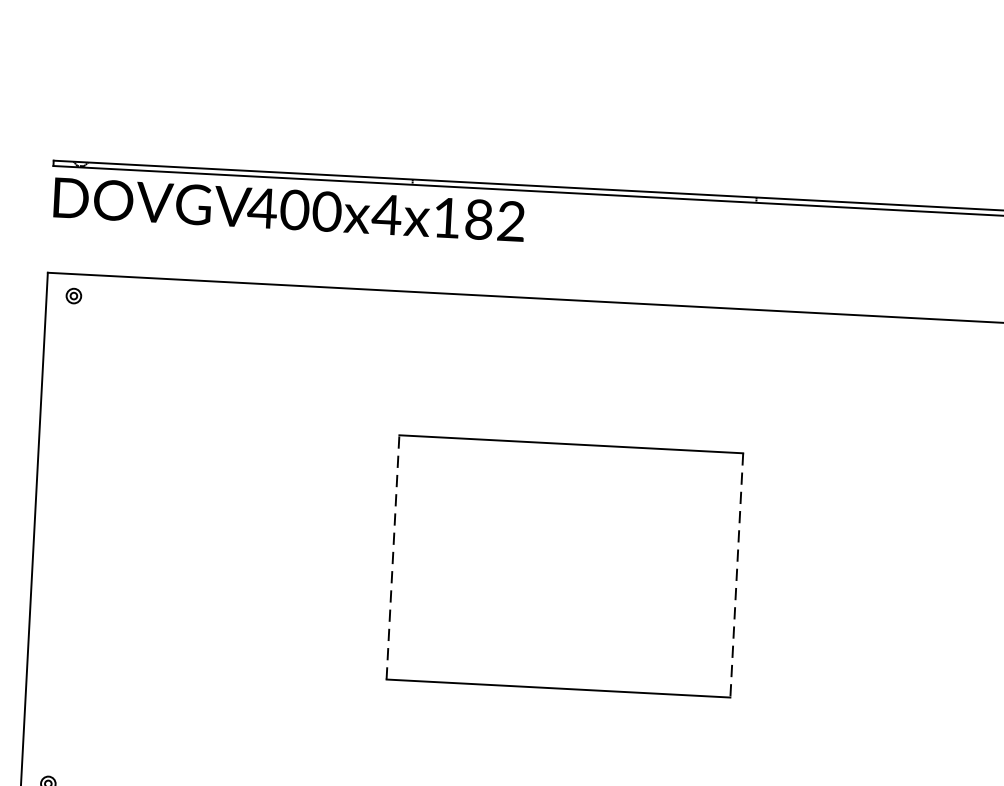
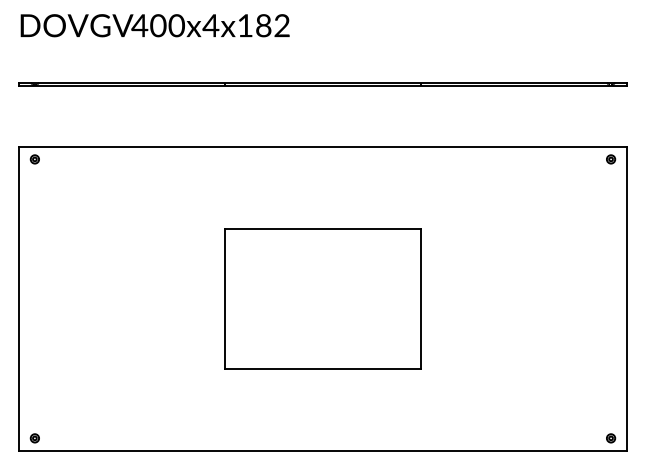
text: (288, 209) -> (154, 25), moved
line: (392, 556) -> (224, 298), dashed -> solid
line: (737, 574) -> (421, 298), dashed -> solid

